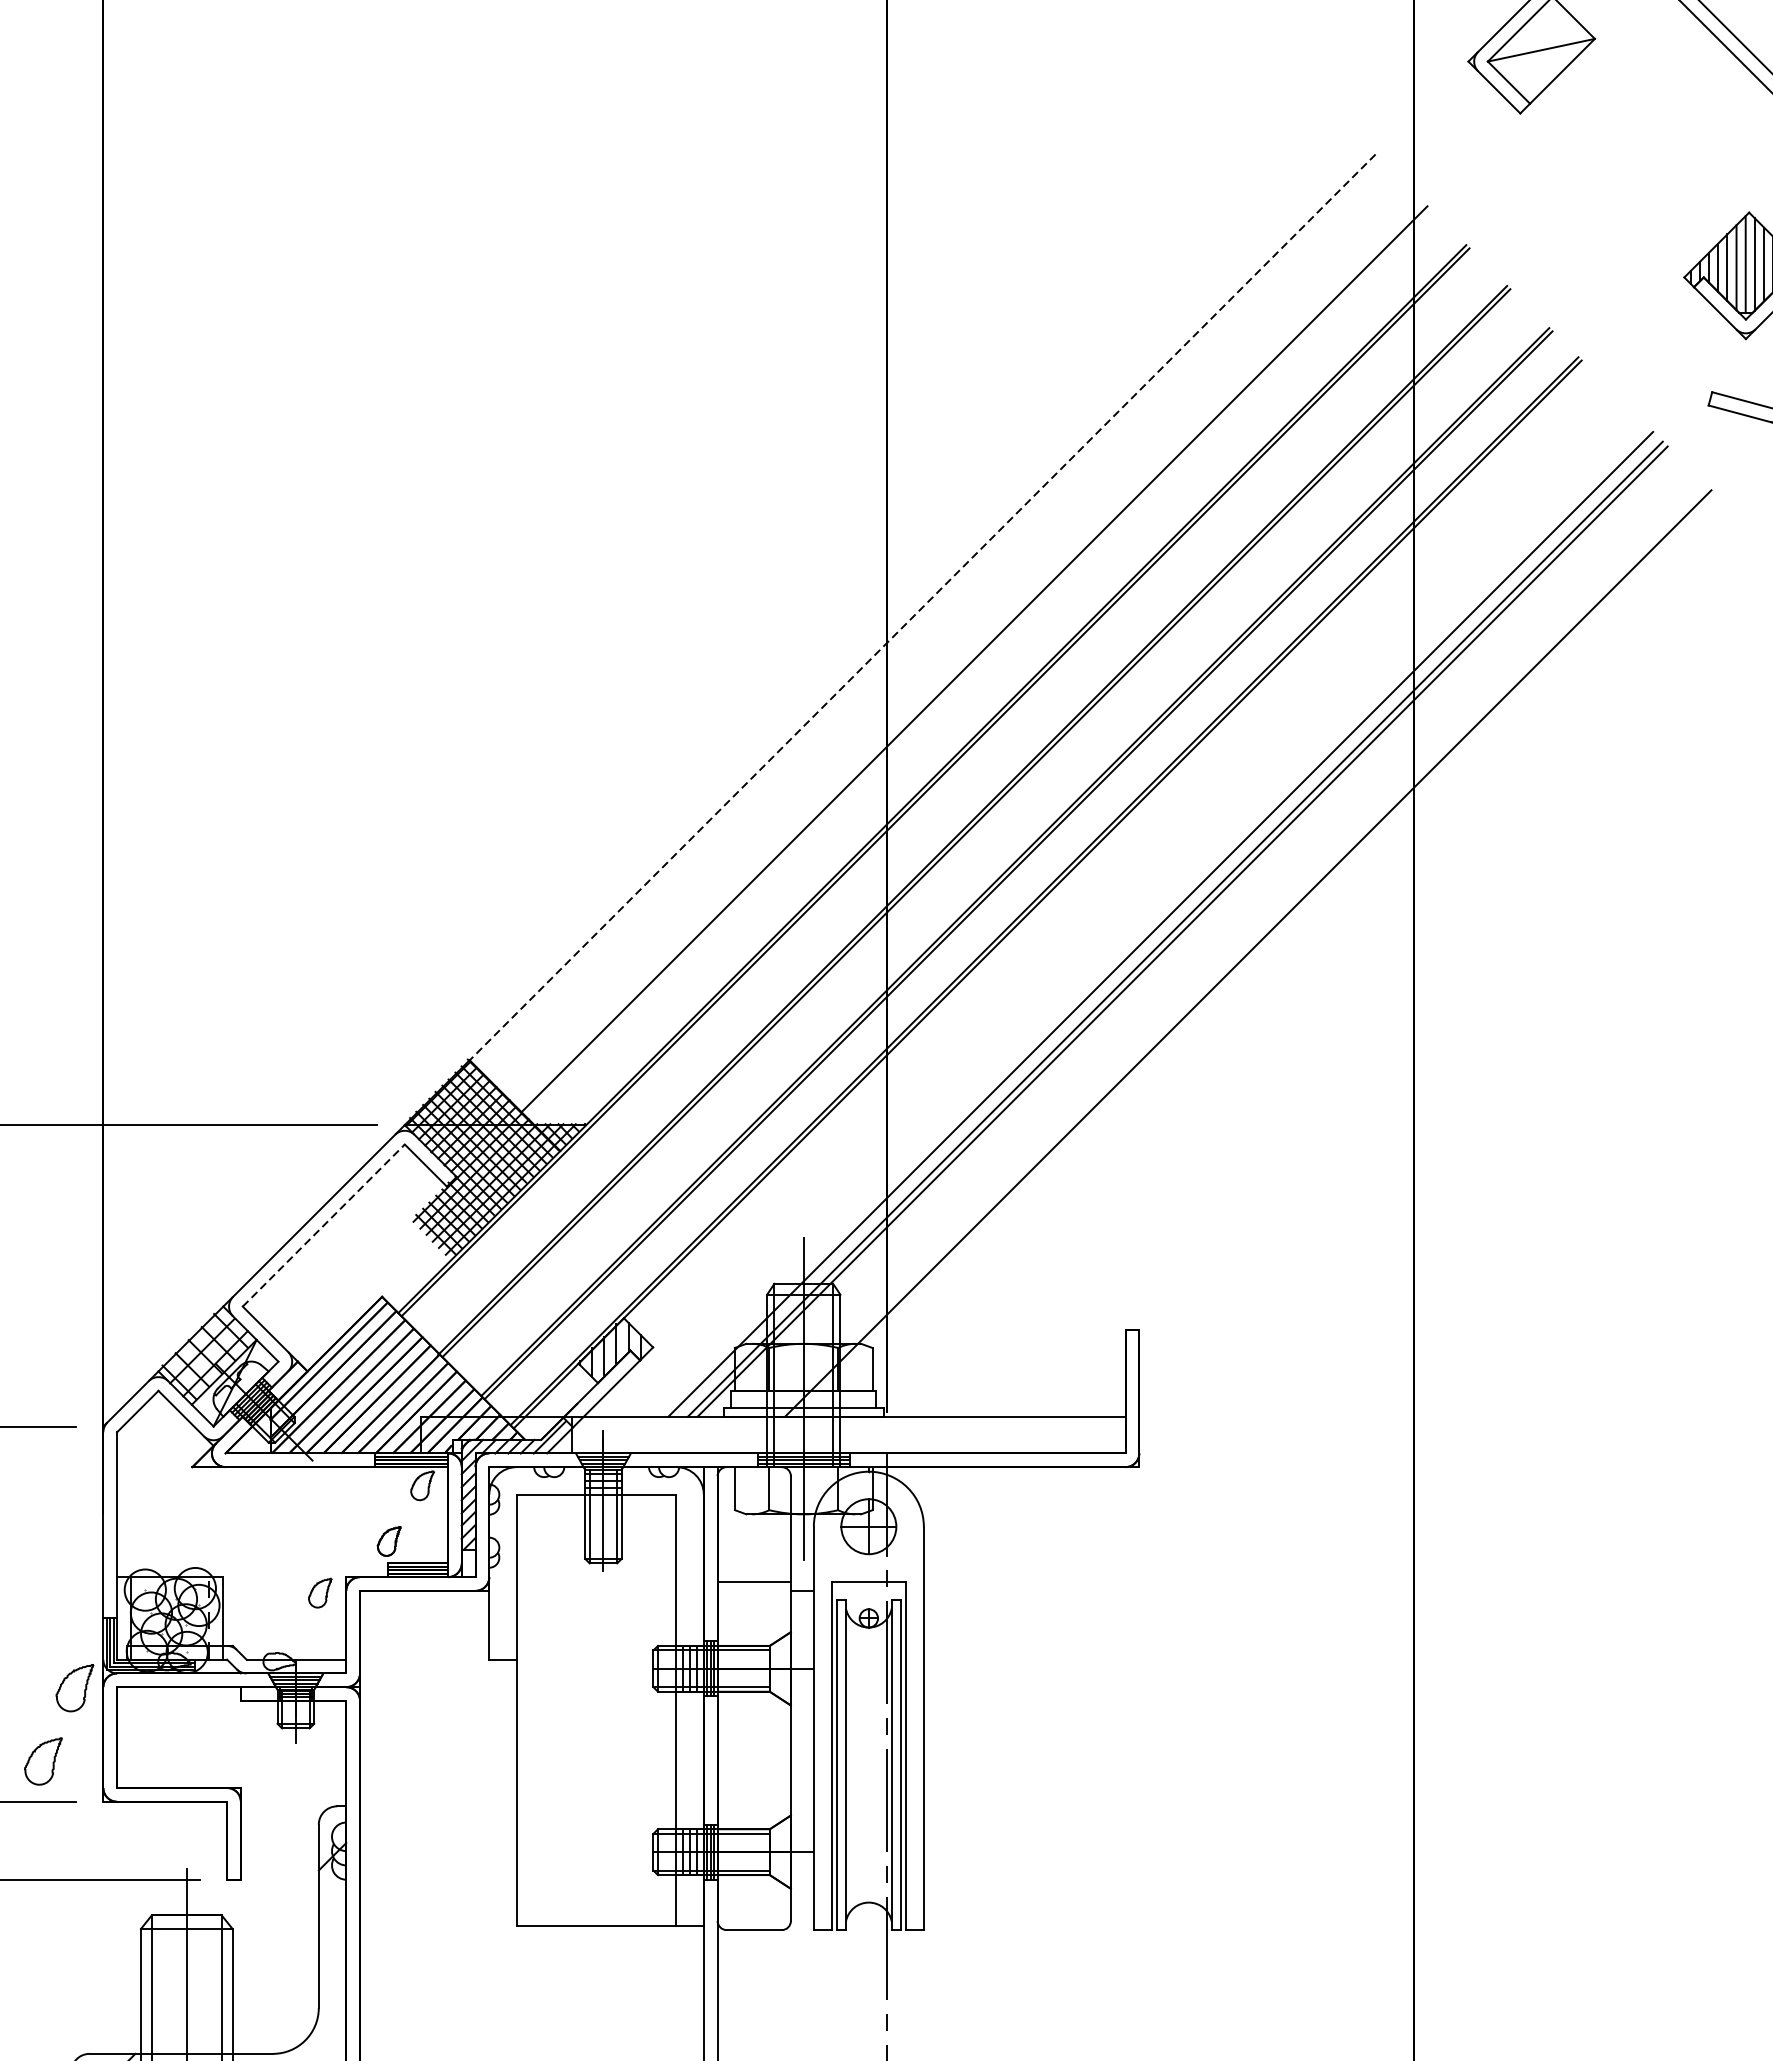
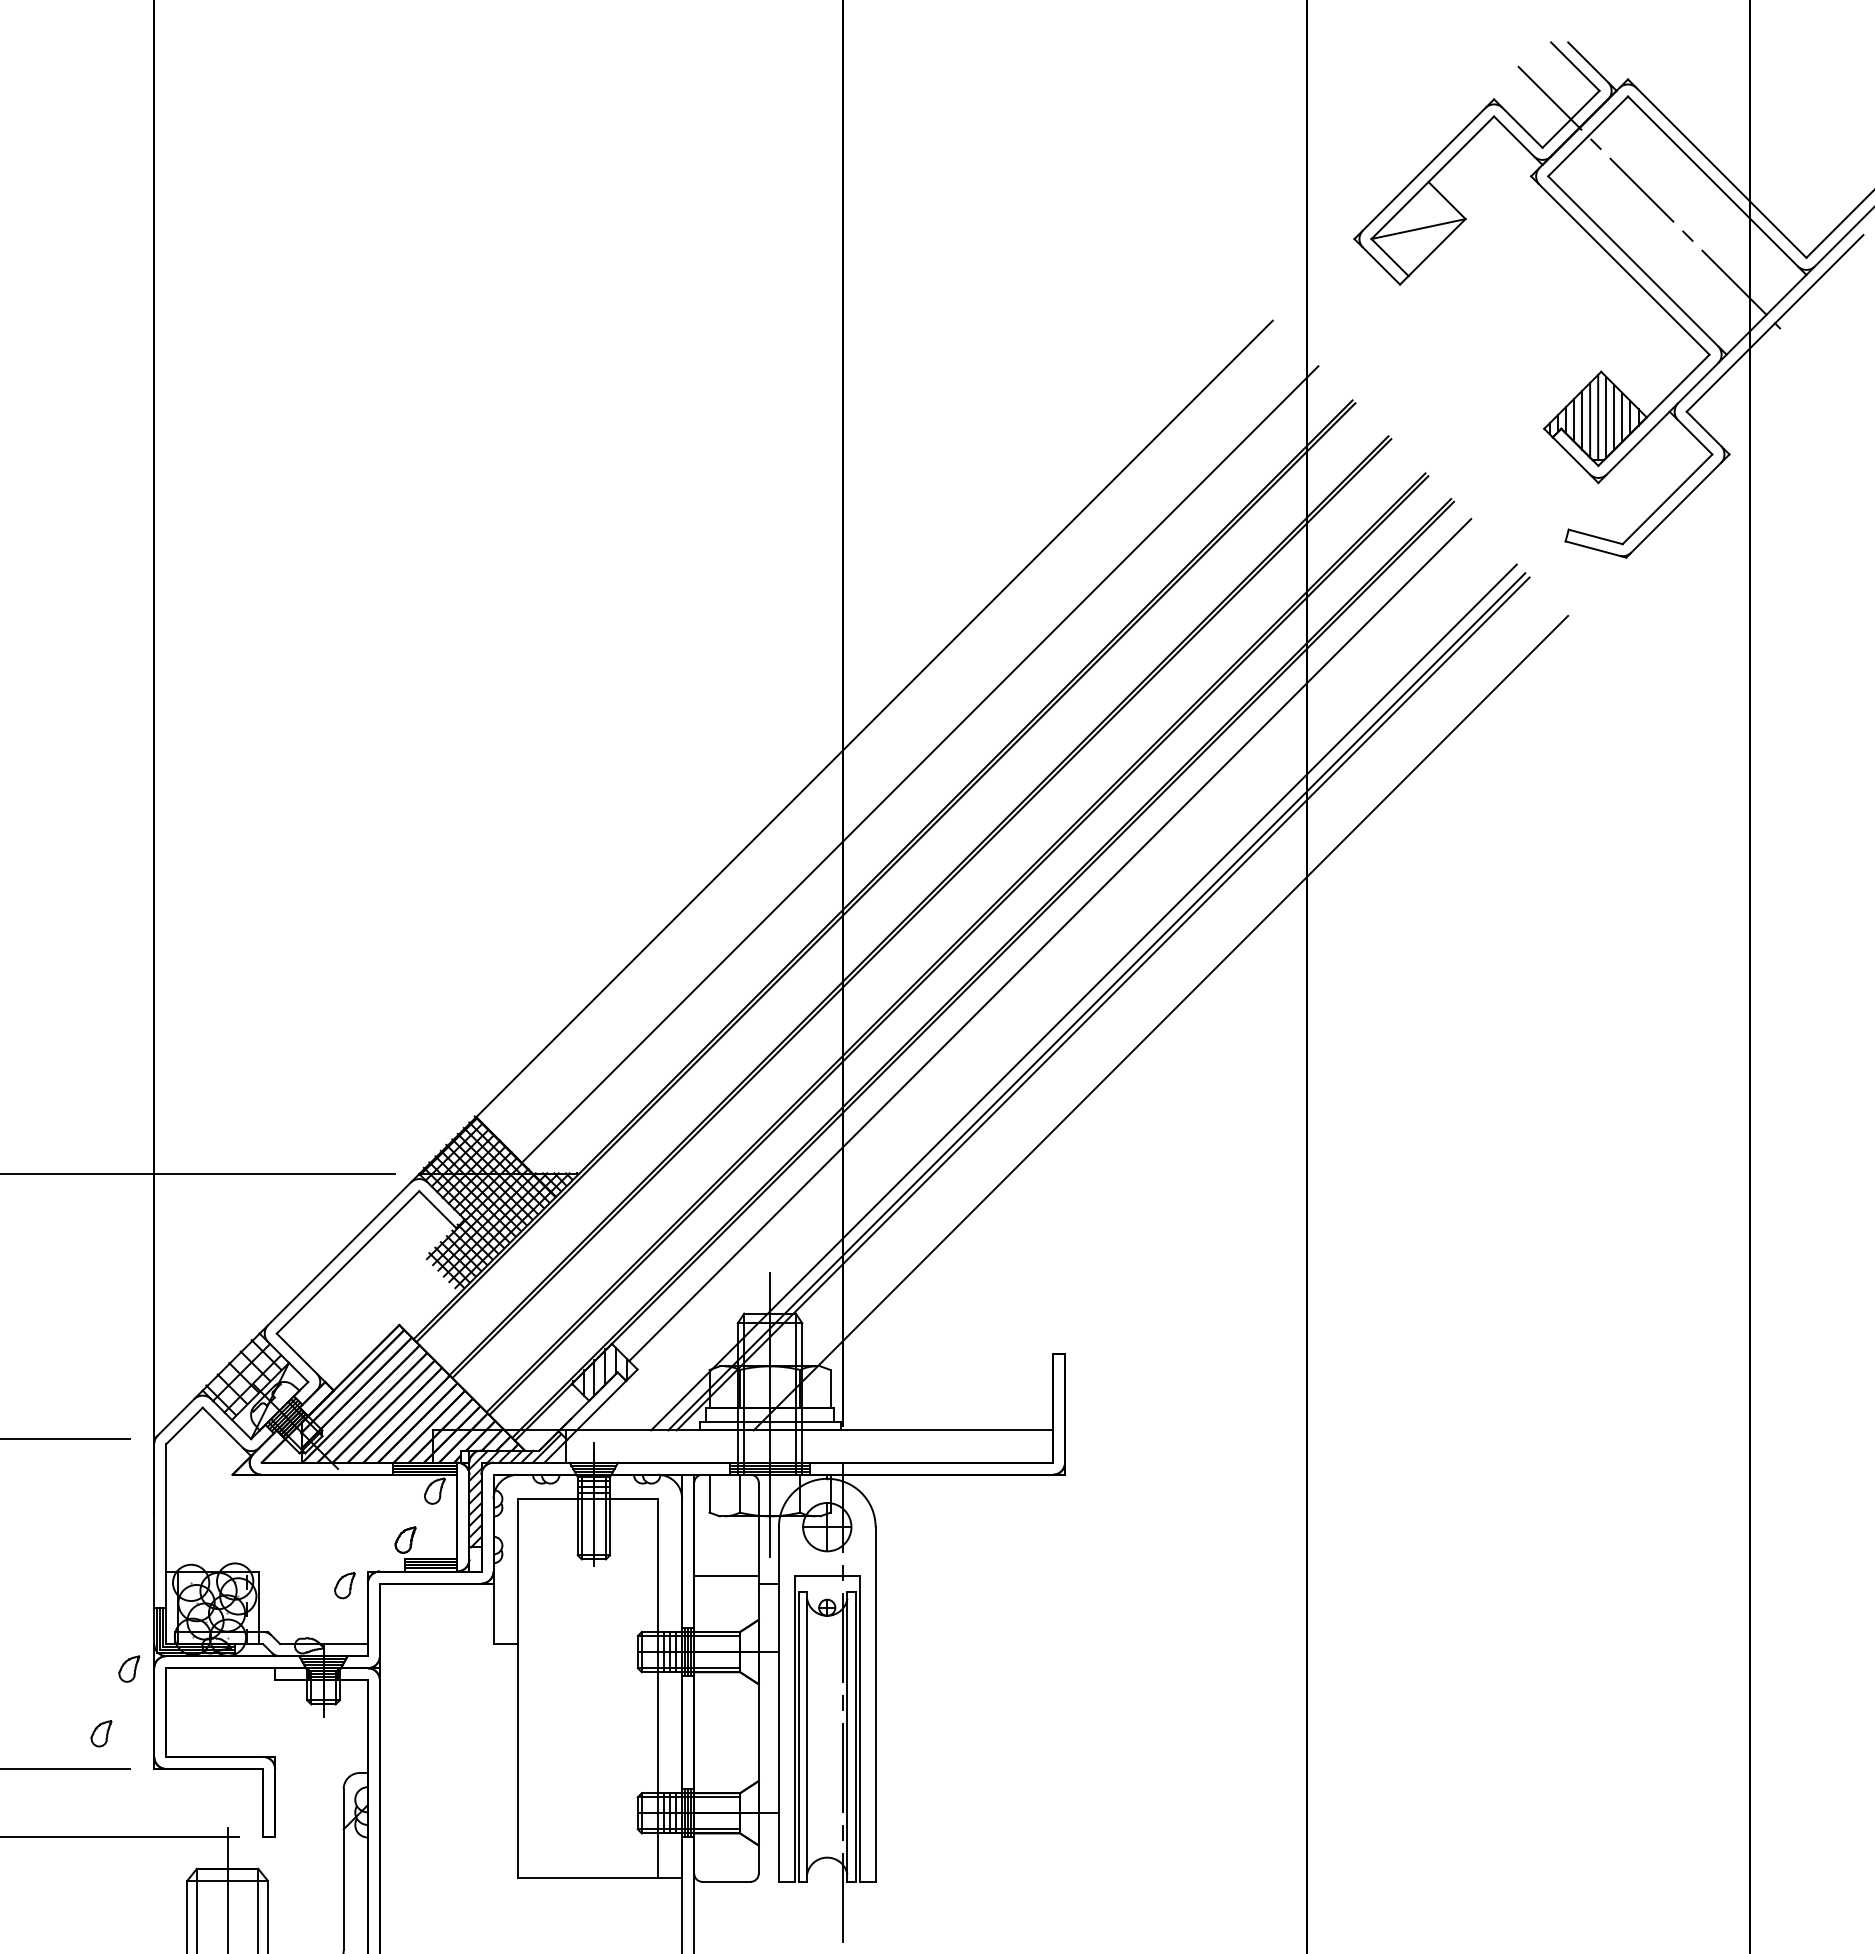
line: (922, 608) -> (874, 719), dashed -> solid
line: (1122, 859) -> (1050, 940), added
line: (324, 1225) -> (348, 1262), dashed -> solid
part: (75, 1687) -> (129, 1668), size x0.62
part: (43, 1761) -> (101, 1733), size x0.62

